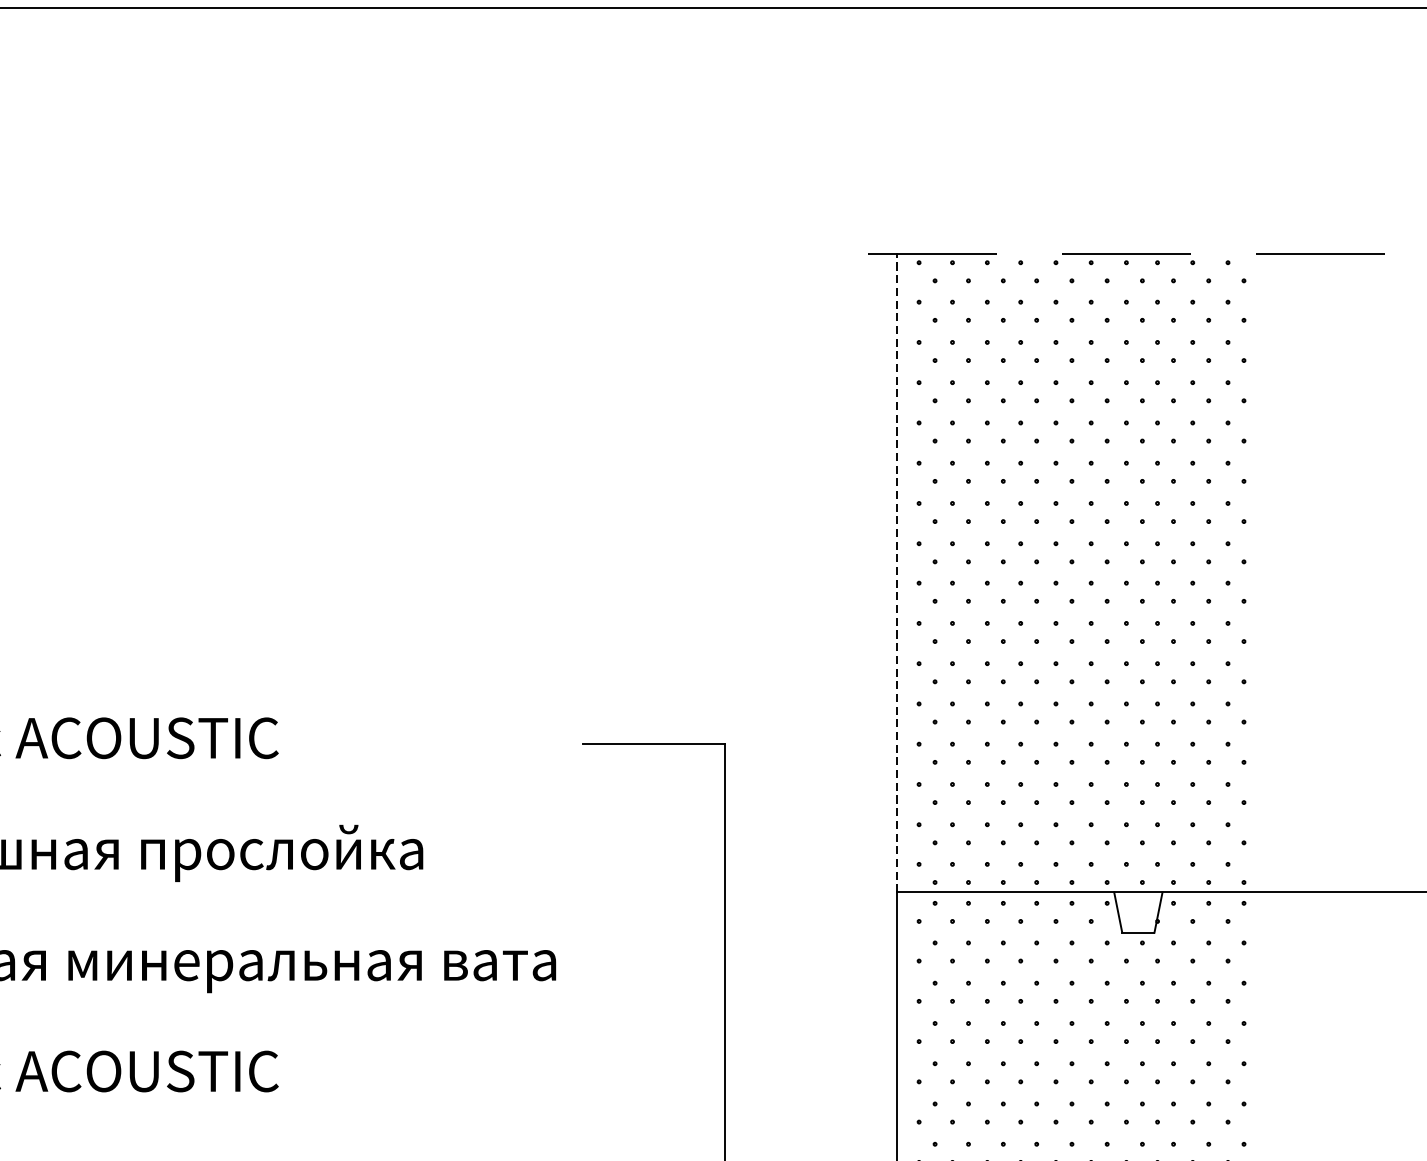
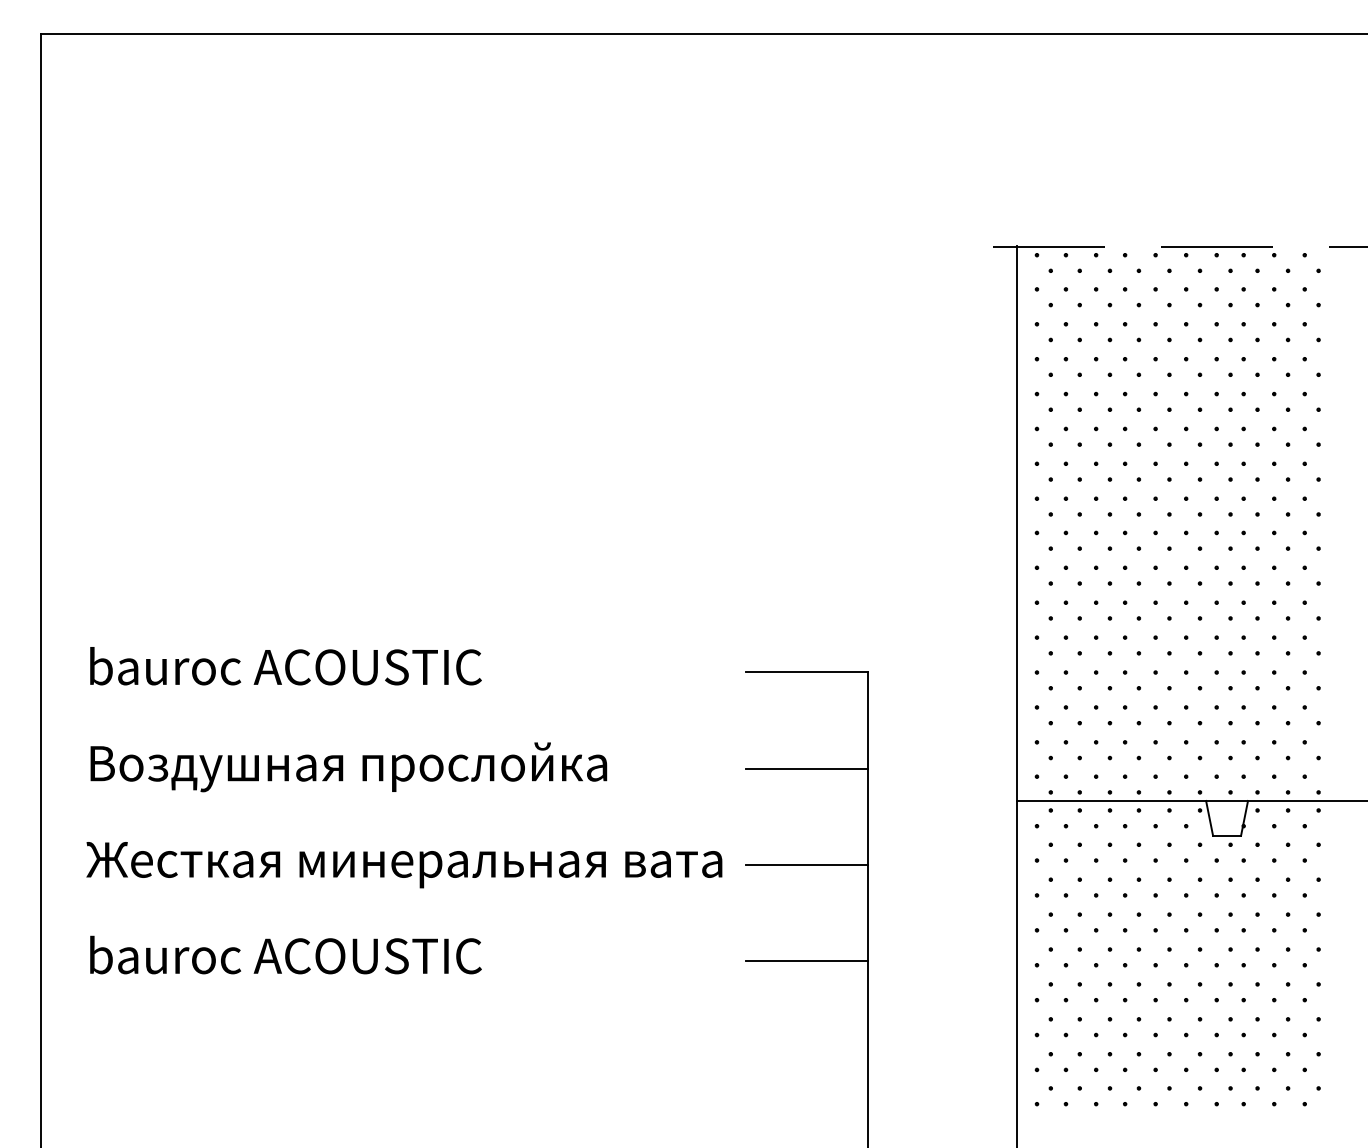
line: (896, 572) -> (1017, 523), dashed -> solid
line: (653, 854) -> (806, 768), added
line: (653, 966) -> (806, 865), added
line: (653, 1077) -> (806, 961), added

